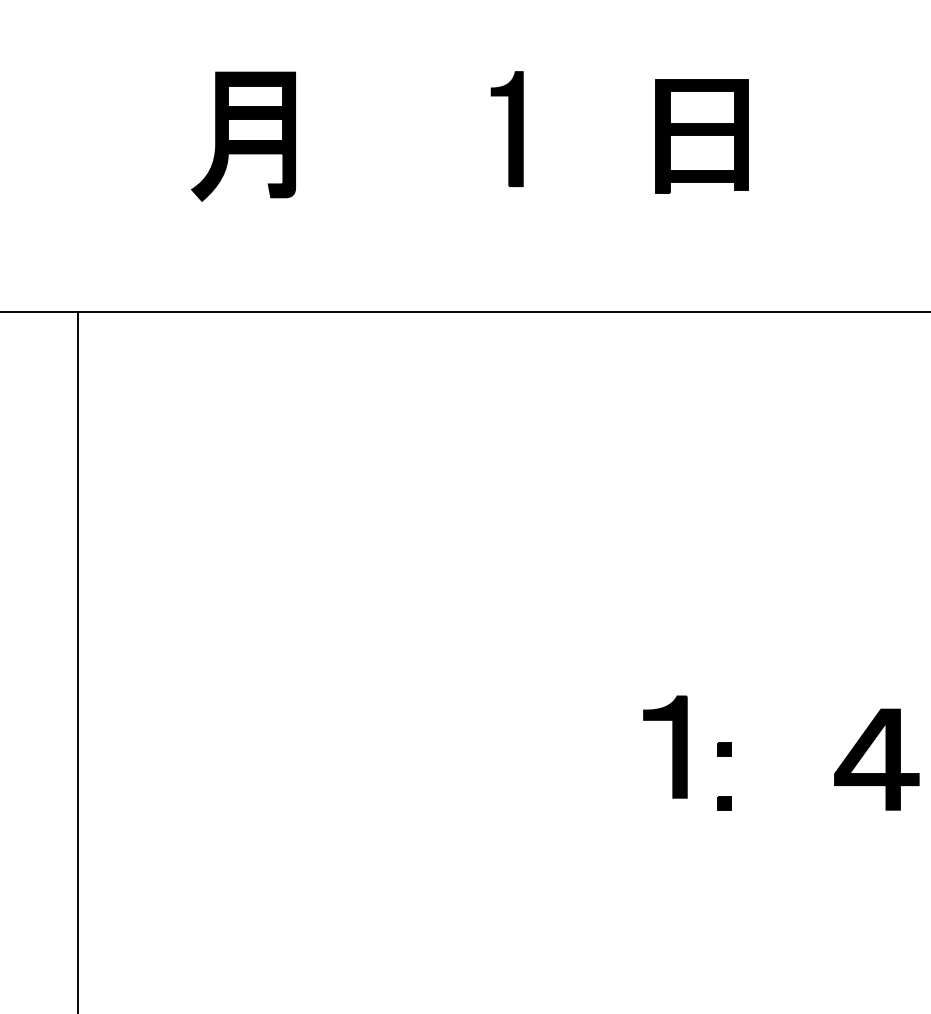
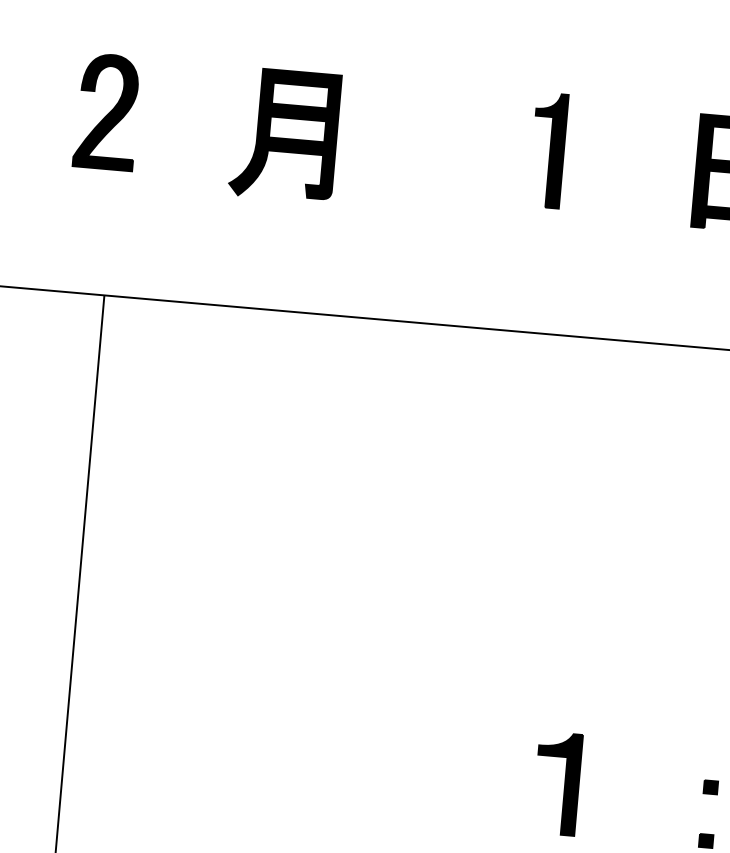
part: (64, 129) -> (107, 112), added
part: (672, 746) -> (564, 783), moved

